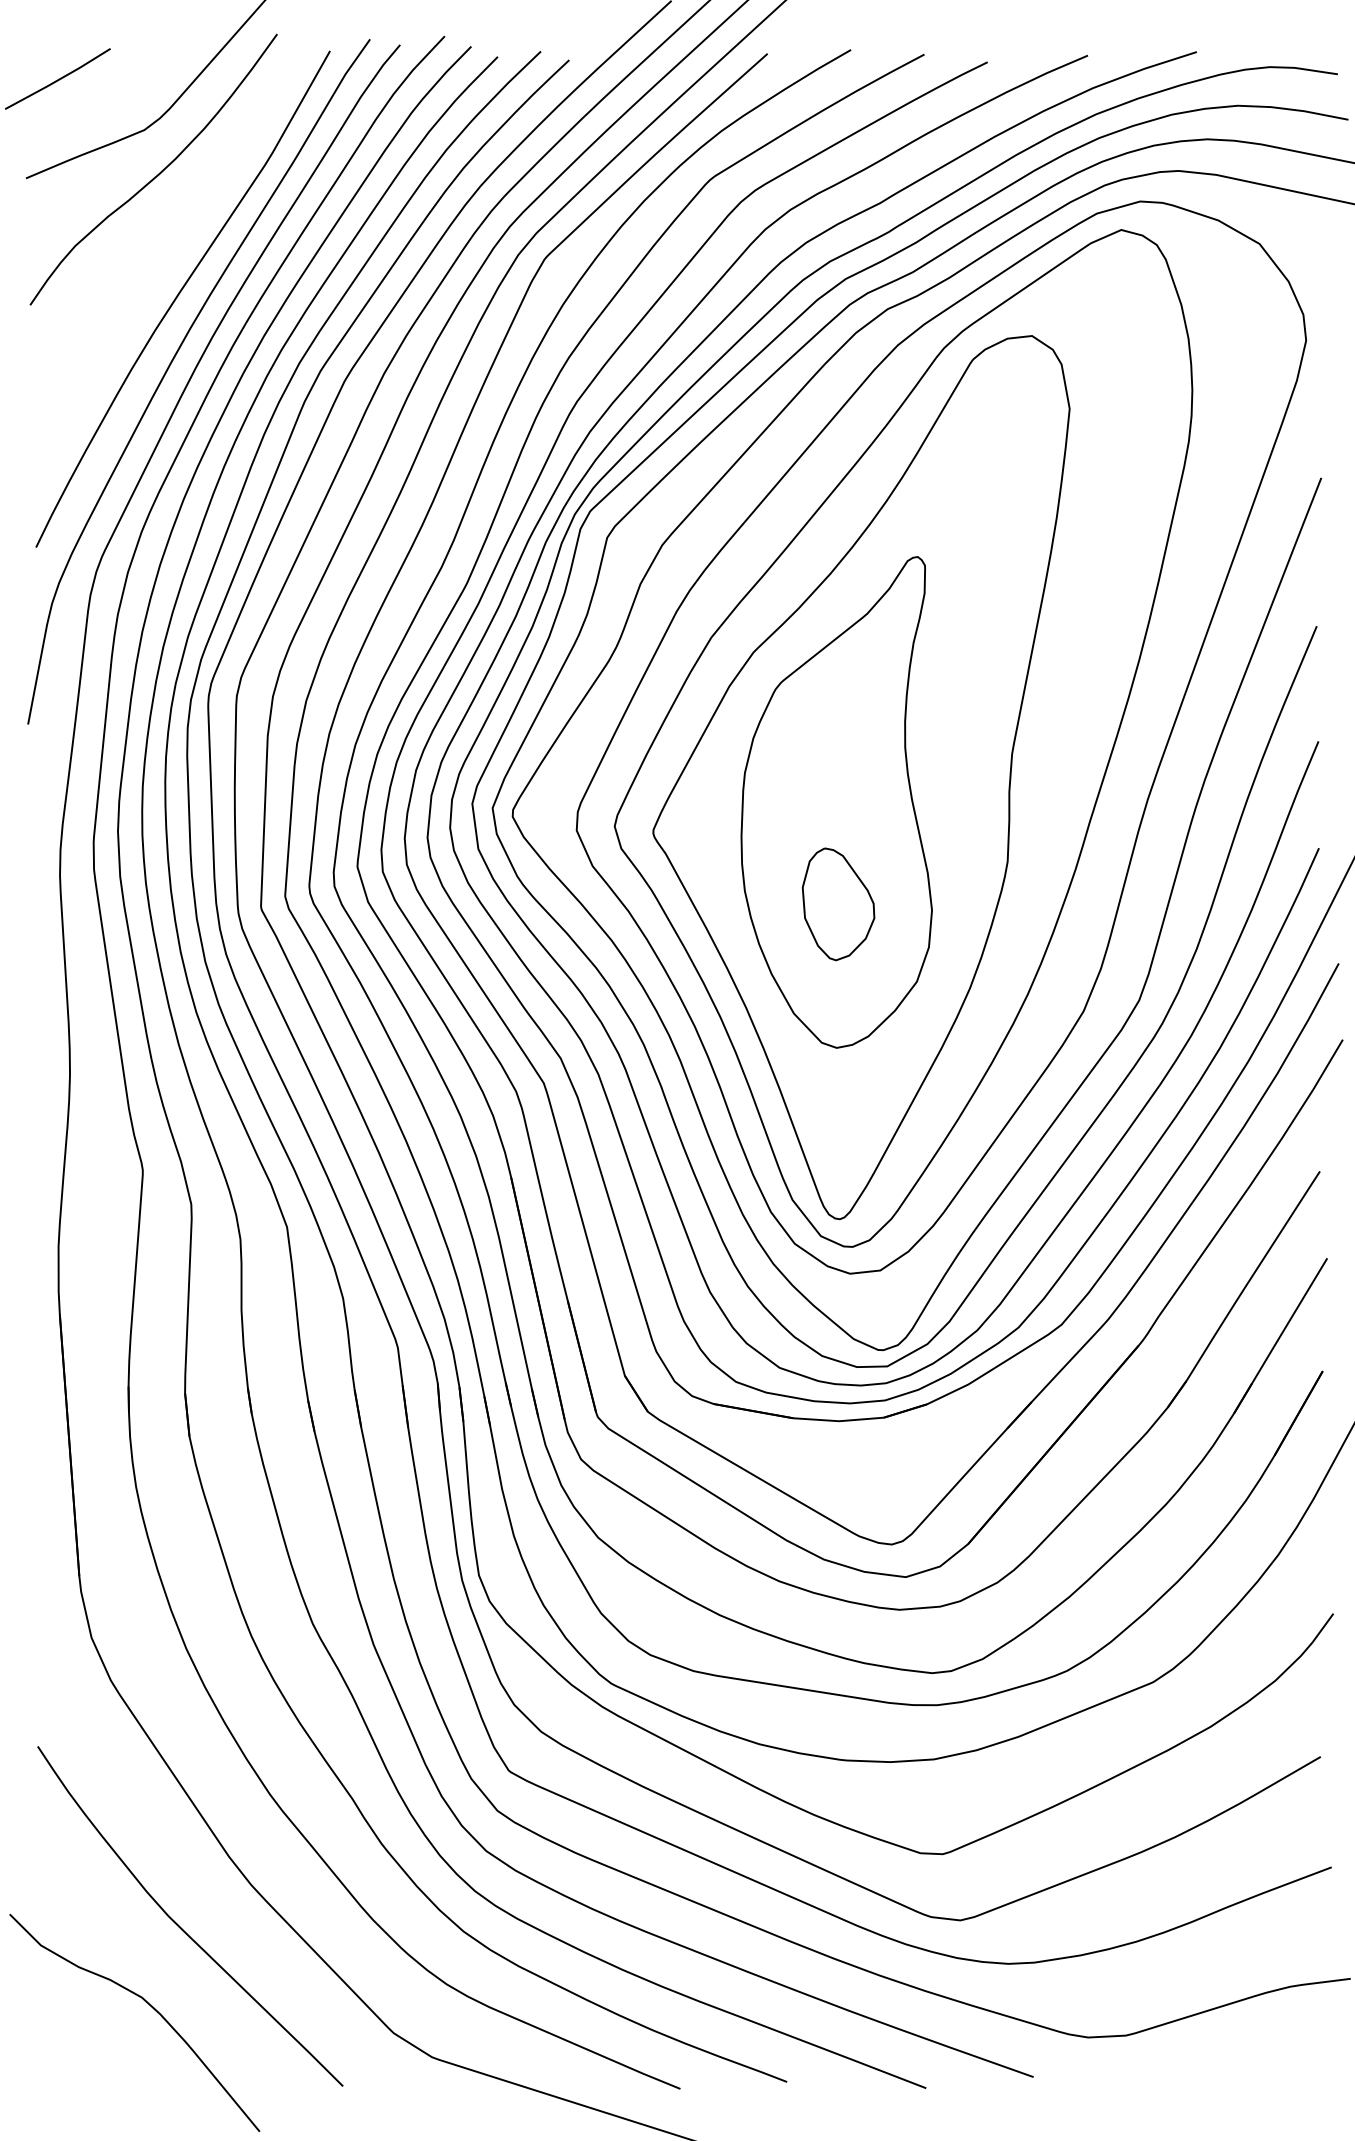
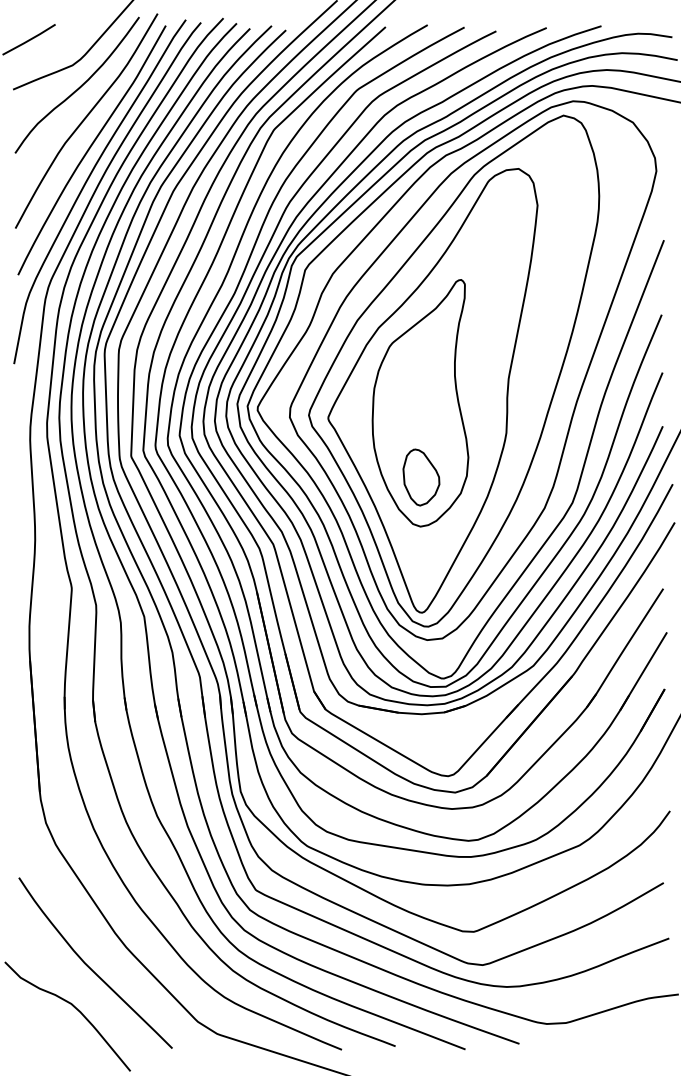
curve: (170, 237) -> (85, 119), added
part: (838, 904) -> (421, 477), moved

